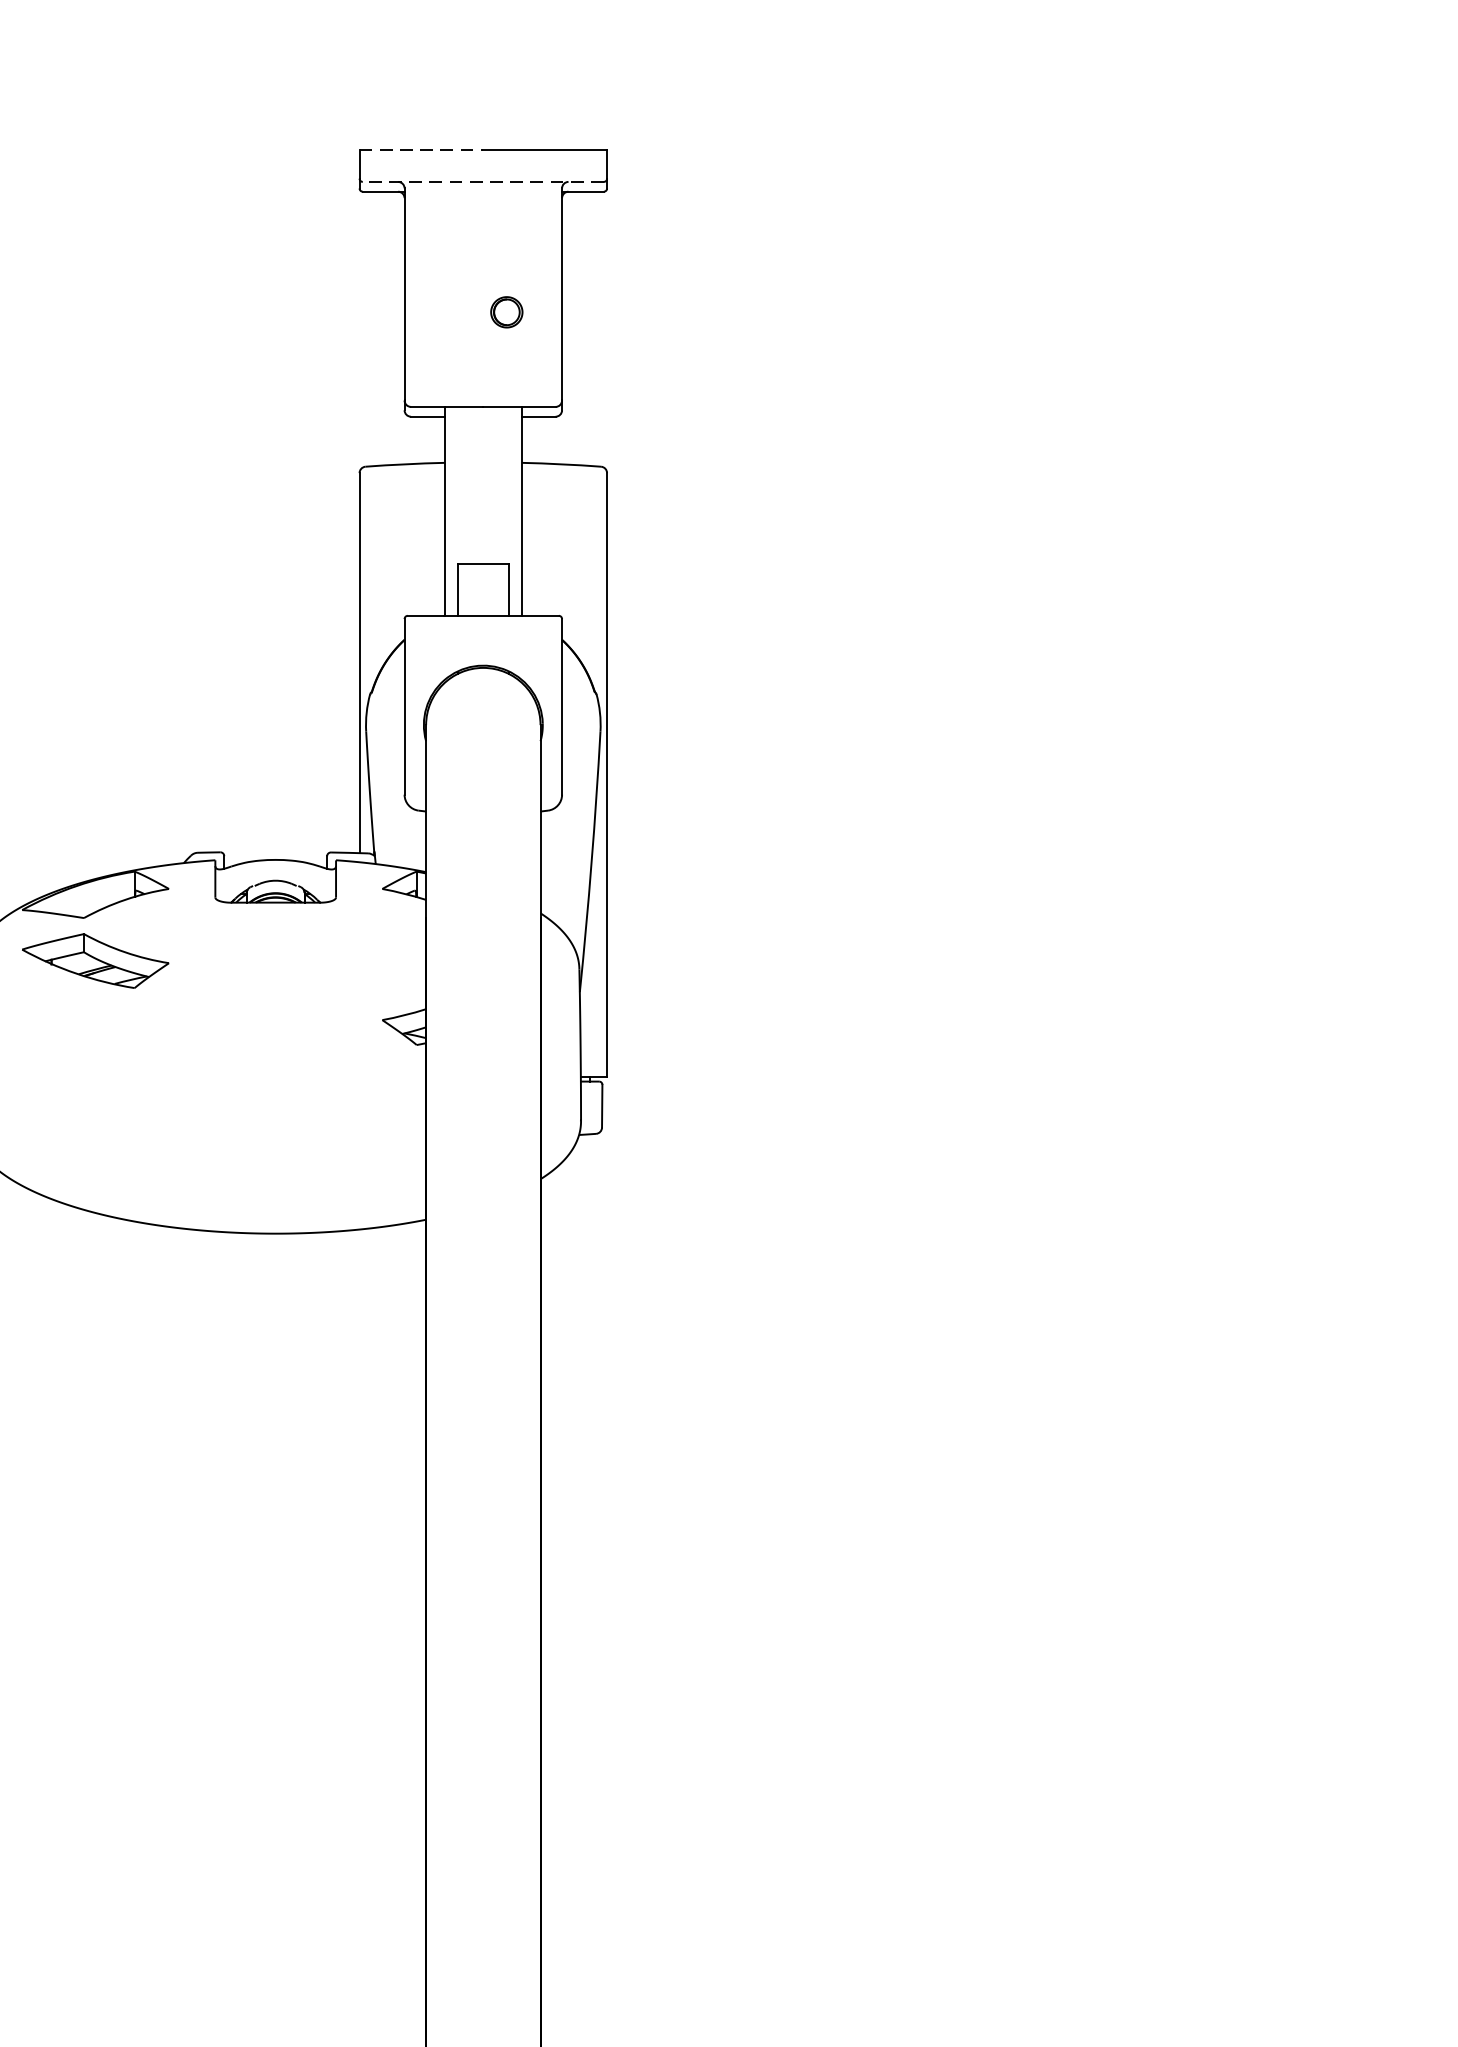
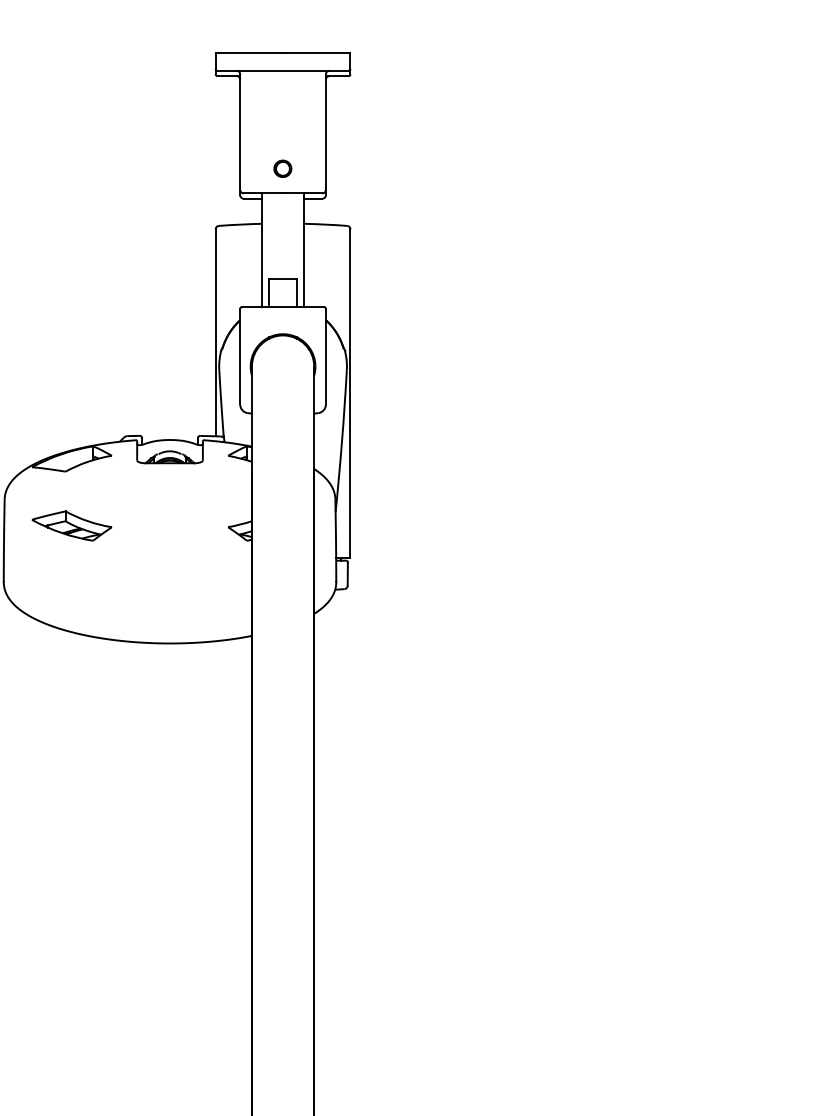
line: (421, 150) -> (249, 53), dashed -> solid
line: (484, 181) -> (283, 70), dashed -> solid
part: (506, 311) -> (282, 168), moved
part: (94, 960) -> (71, 525), moved

